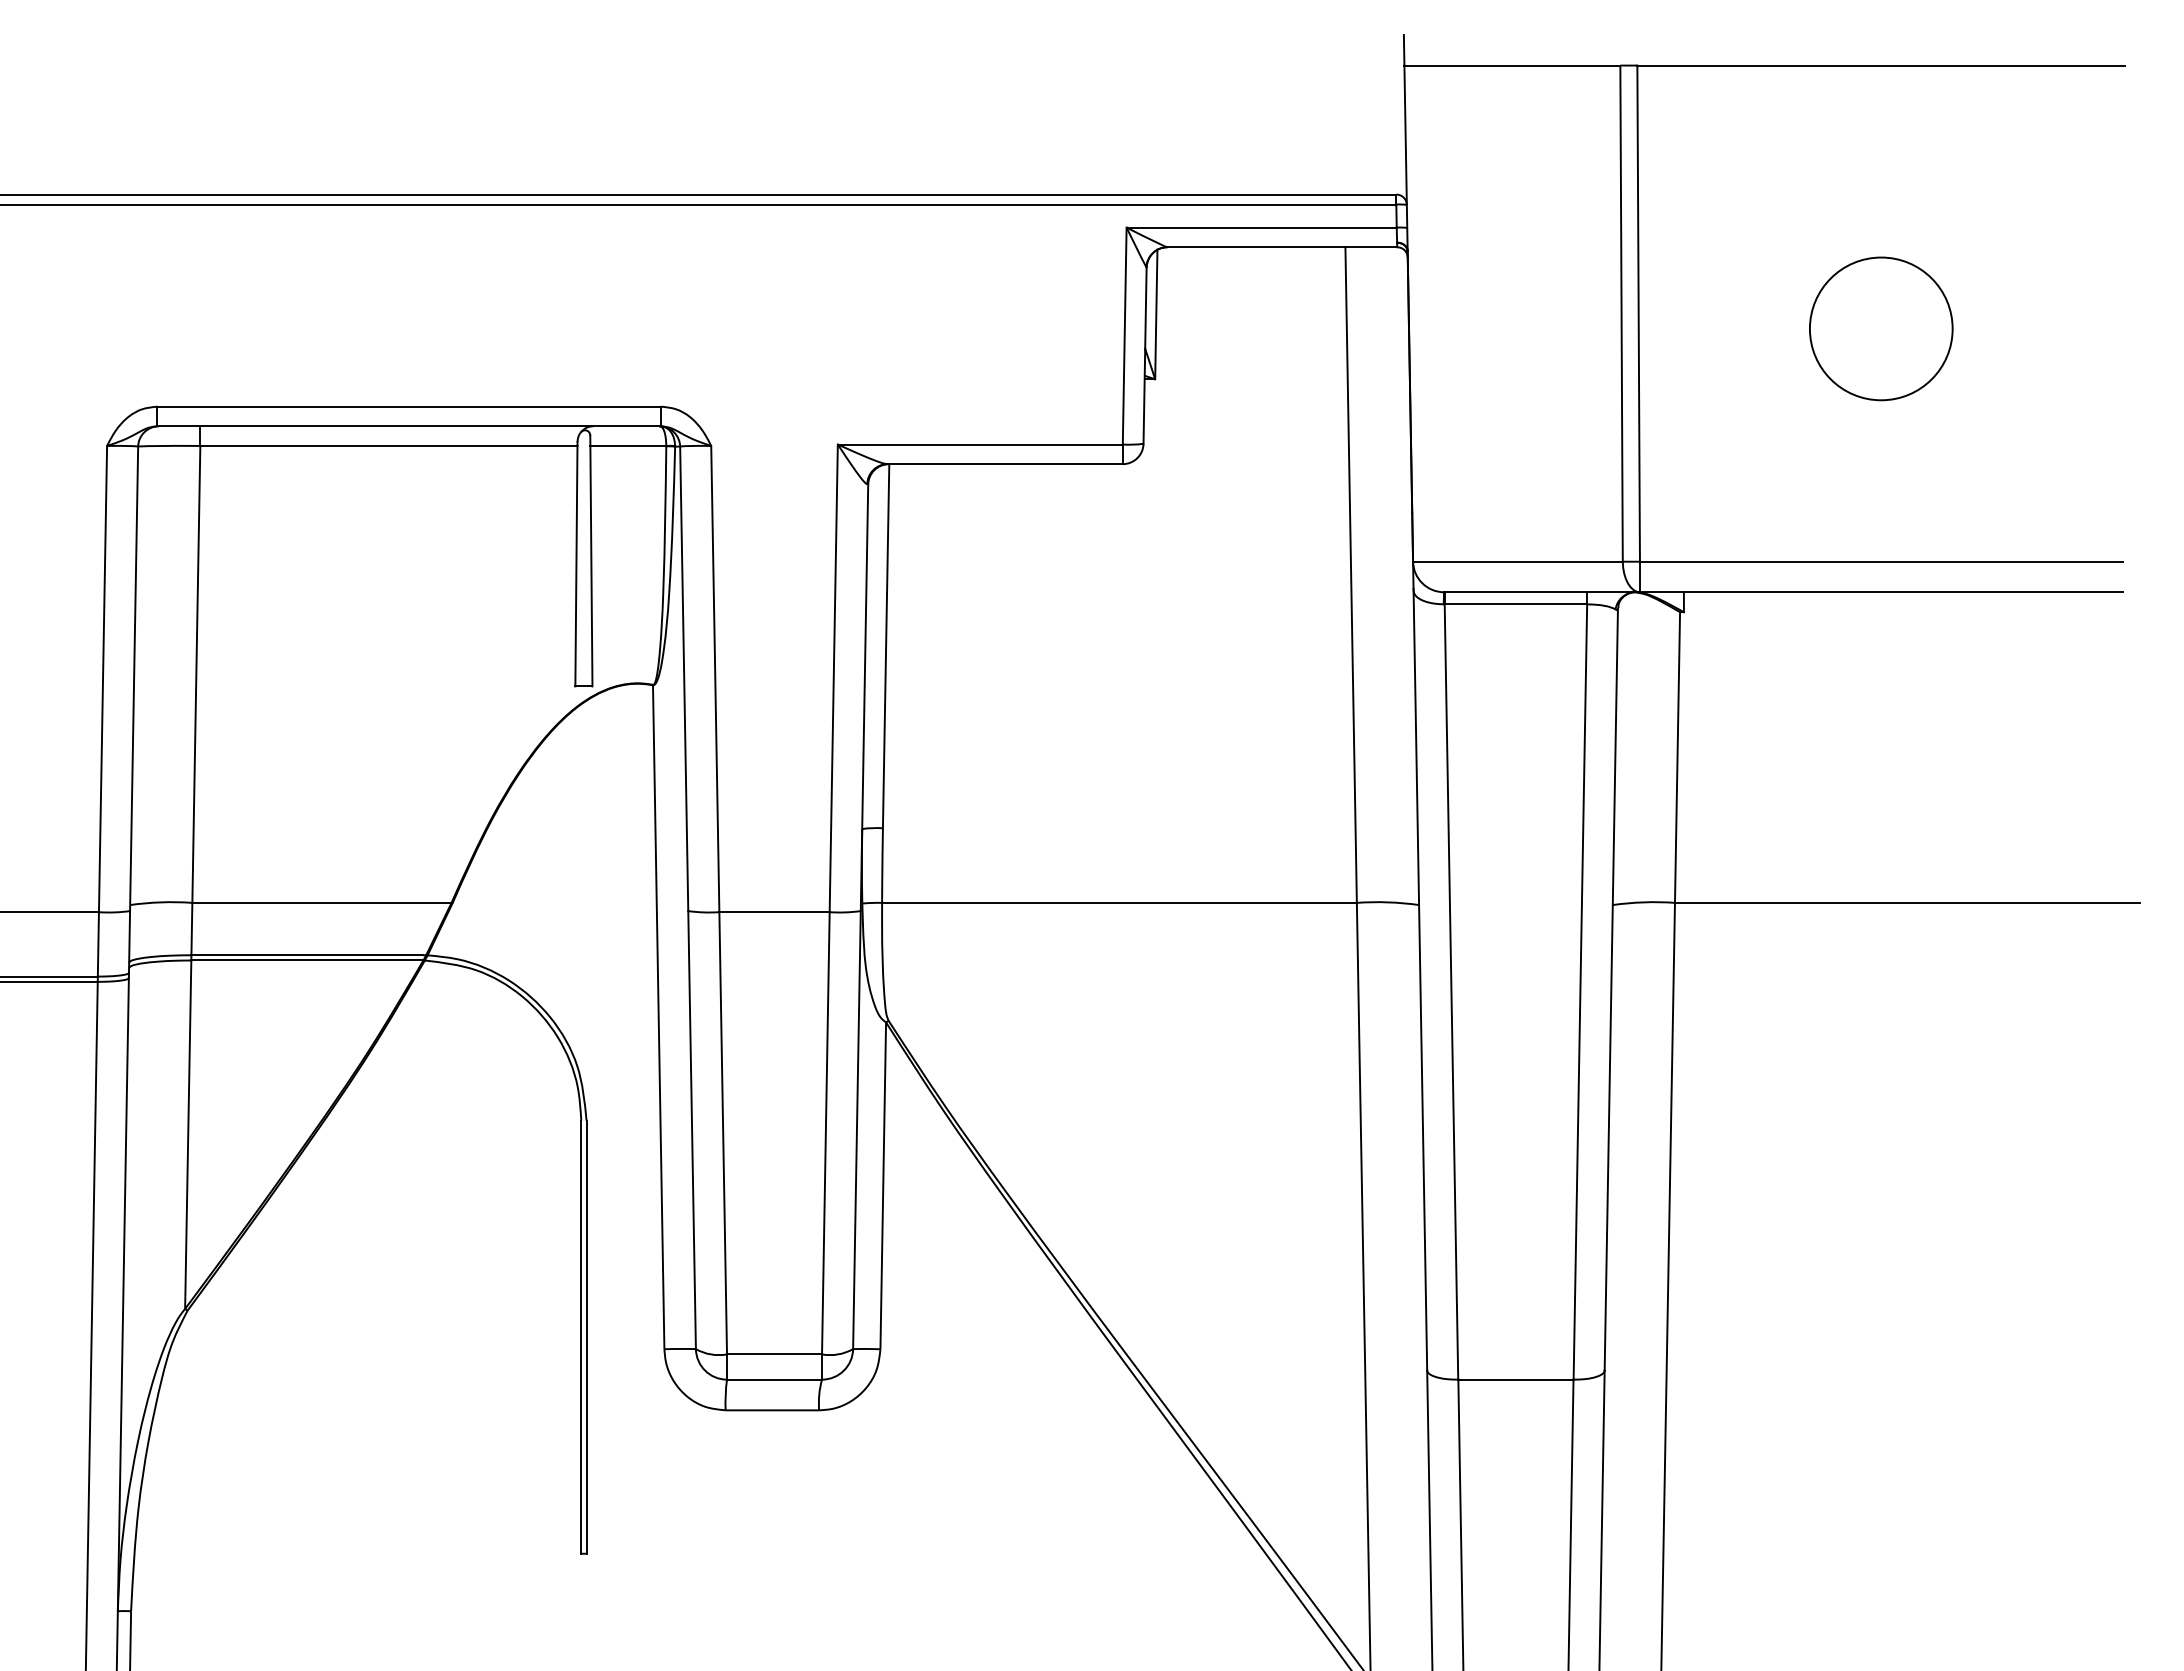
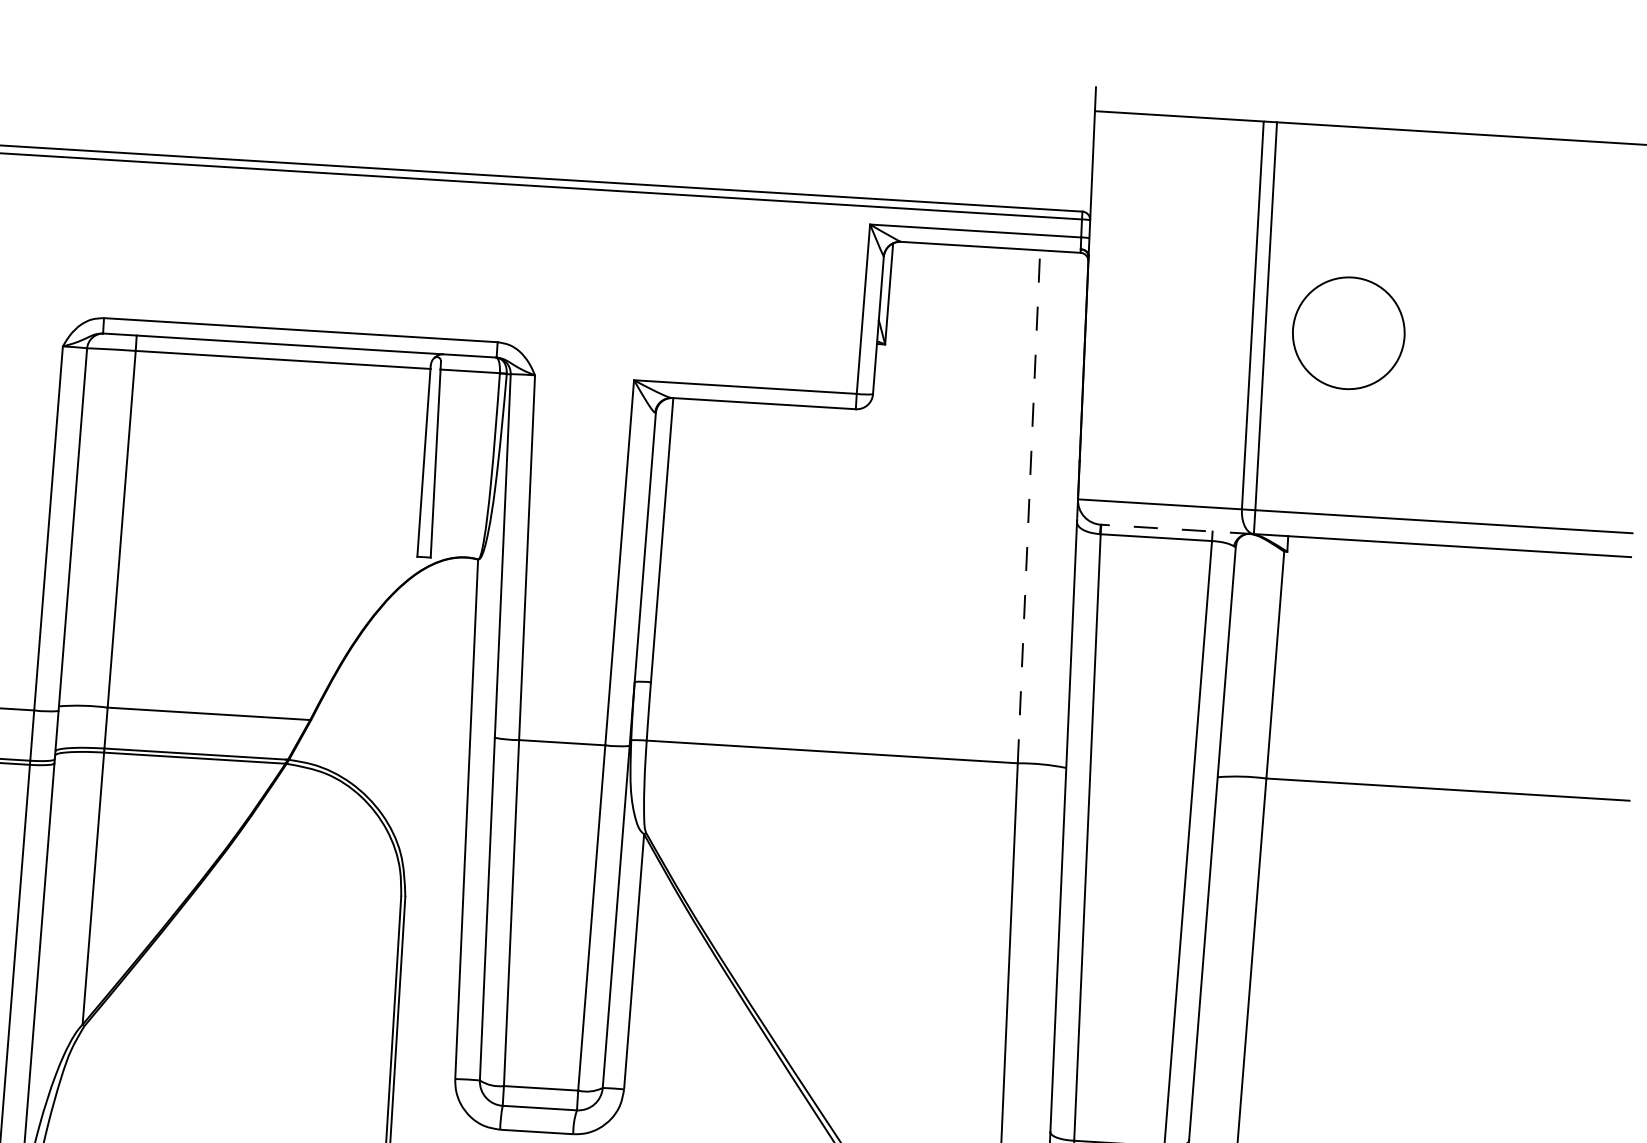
circle: (1881, 328) -> (1348, 332), moved
line: (1351, 575) -> (1029, 507), solid -> dashed
line: (1542, 592) -> (1177, 529), solid -> dashed

